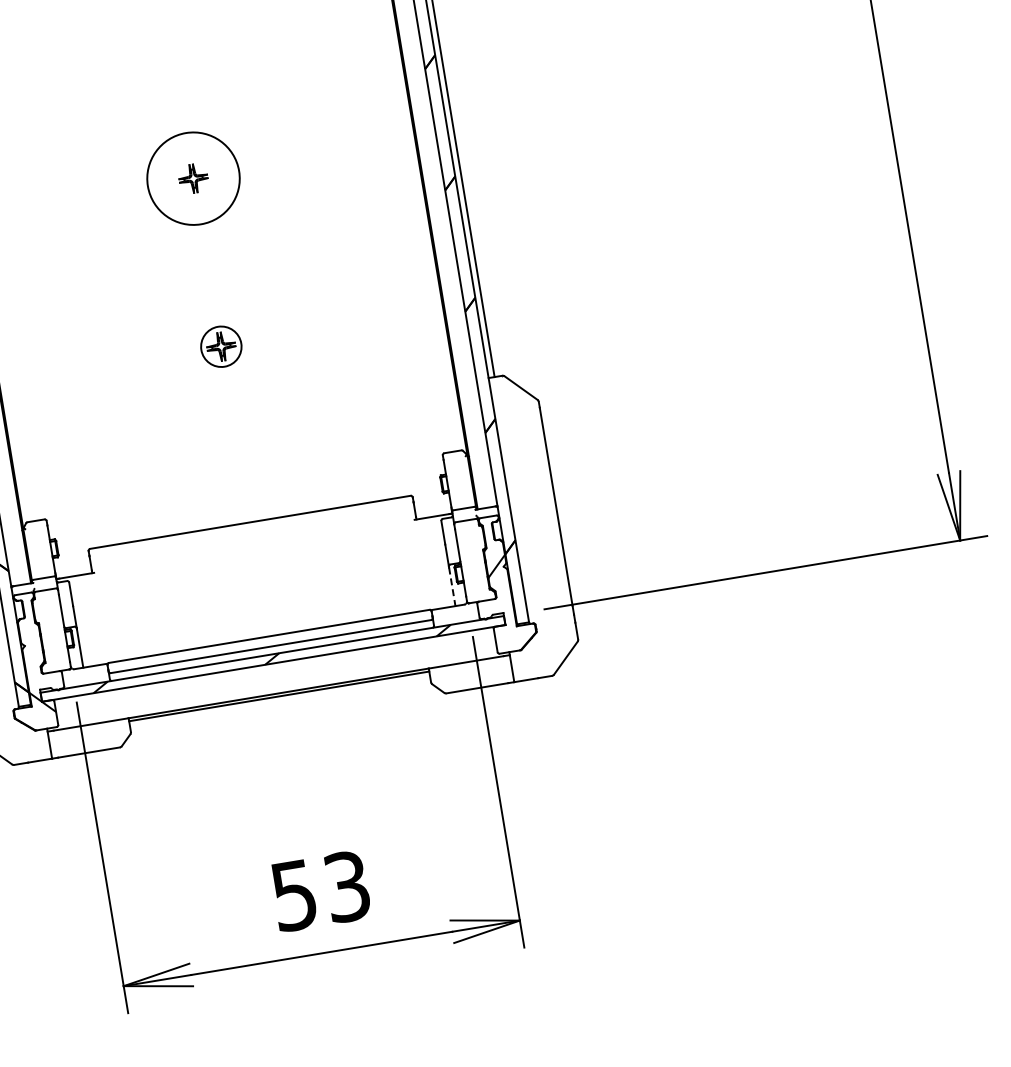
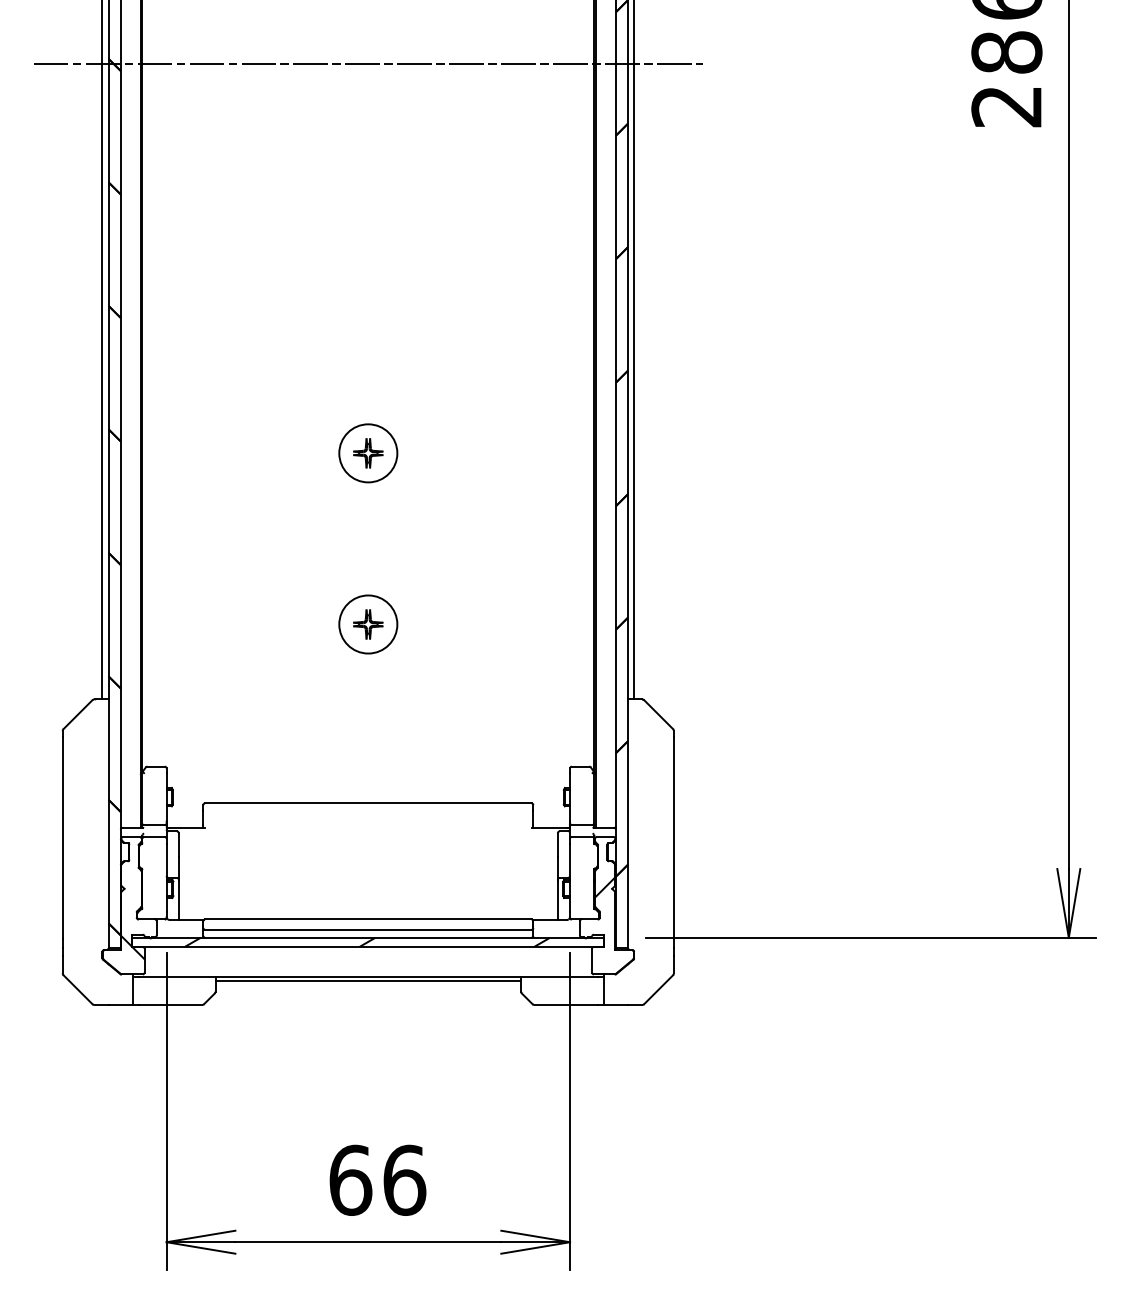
circle: (193, 178) -> (368, 453), size x0.62
circle: (221, 346) -> (368, 624), size x1.43
line: (451, 587) -> (557, 900), dashed -> solid
text: (320, 890) -> (377, 1179), 53 -> 66

